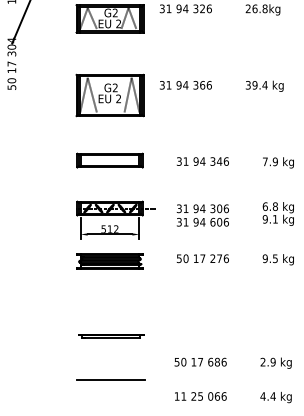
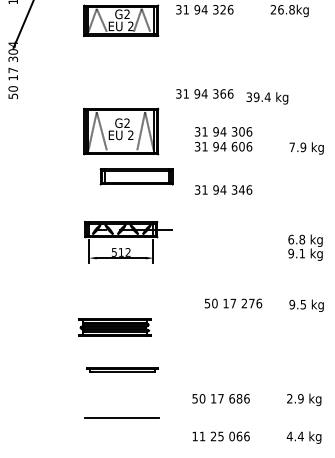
text: (264, 85) -> (267, 97), moved
part: (109, 95) -> (120, 131), moved
part: (109, 160) -> (136, 176), moved
text: (202, 161) -> (223, 189), moved
text: (278, 162) -> (306, 148), moved
text: (277, 213) -> (304, 247), moved
text: (202, 215) -> (223, 139), moved
text: (202, 258) -> (233, 303), moved
text: (277, 259) -> (305, 305), moved
part: (109, 261) -> (114, 327), moved

